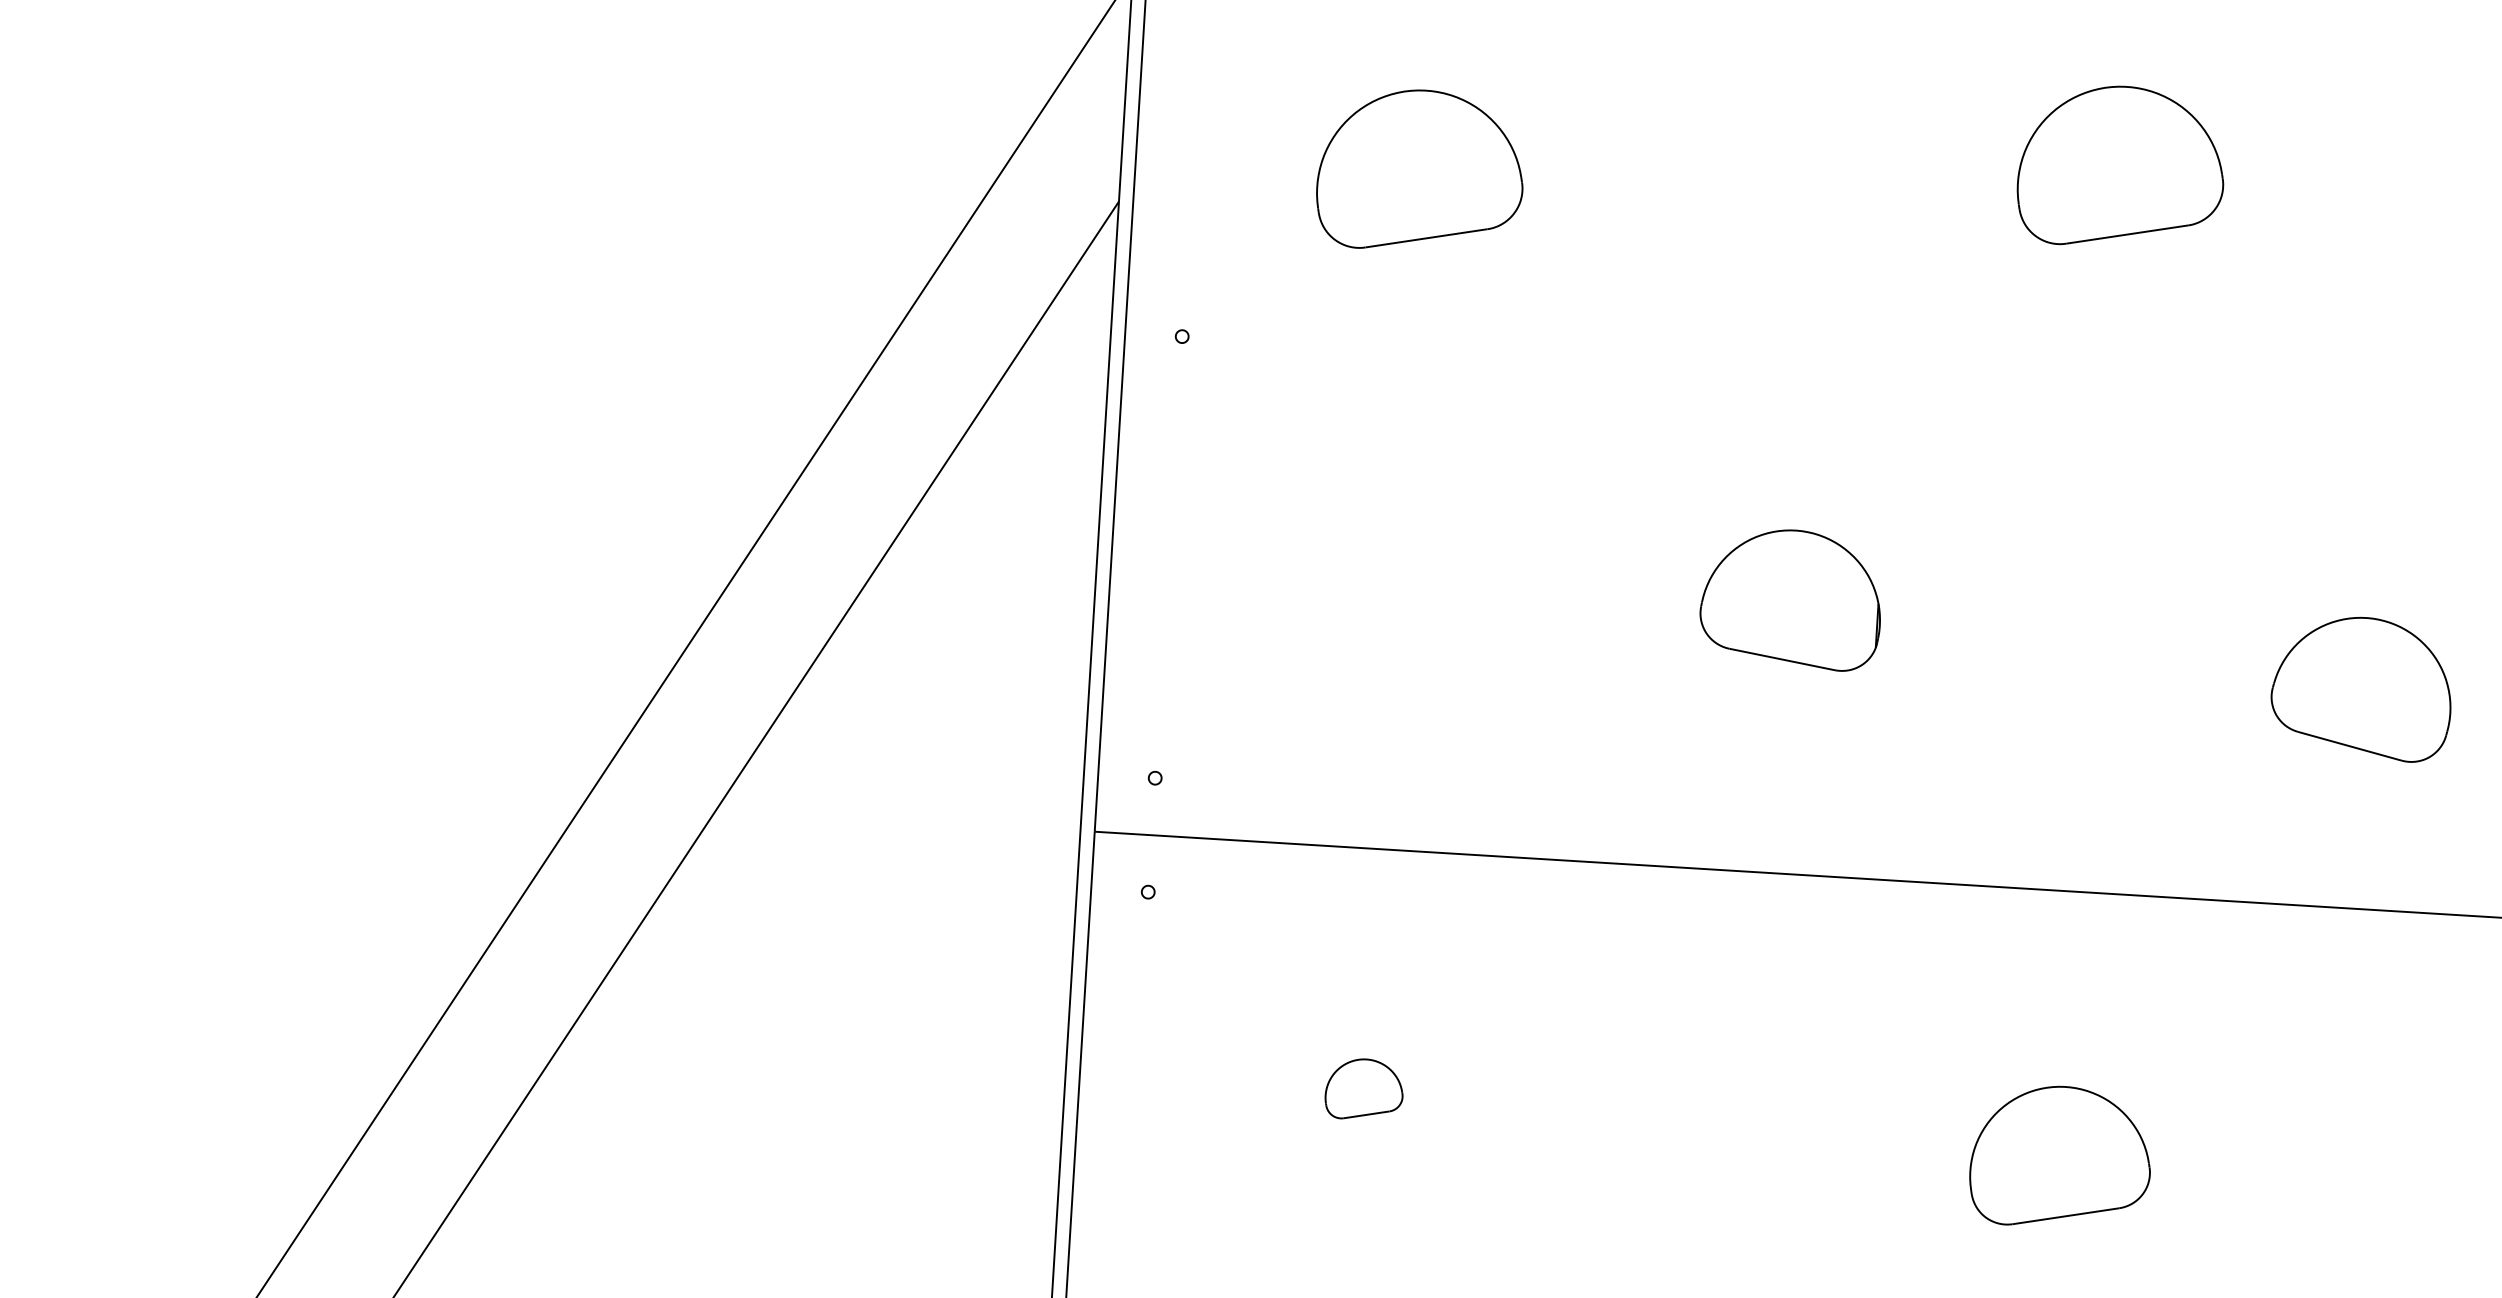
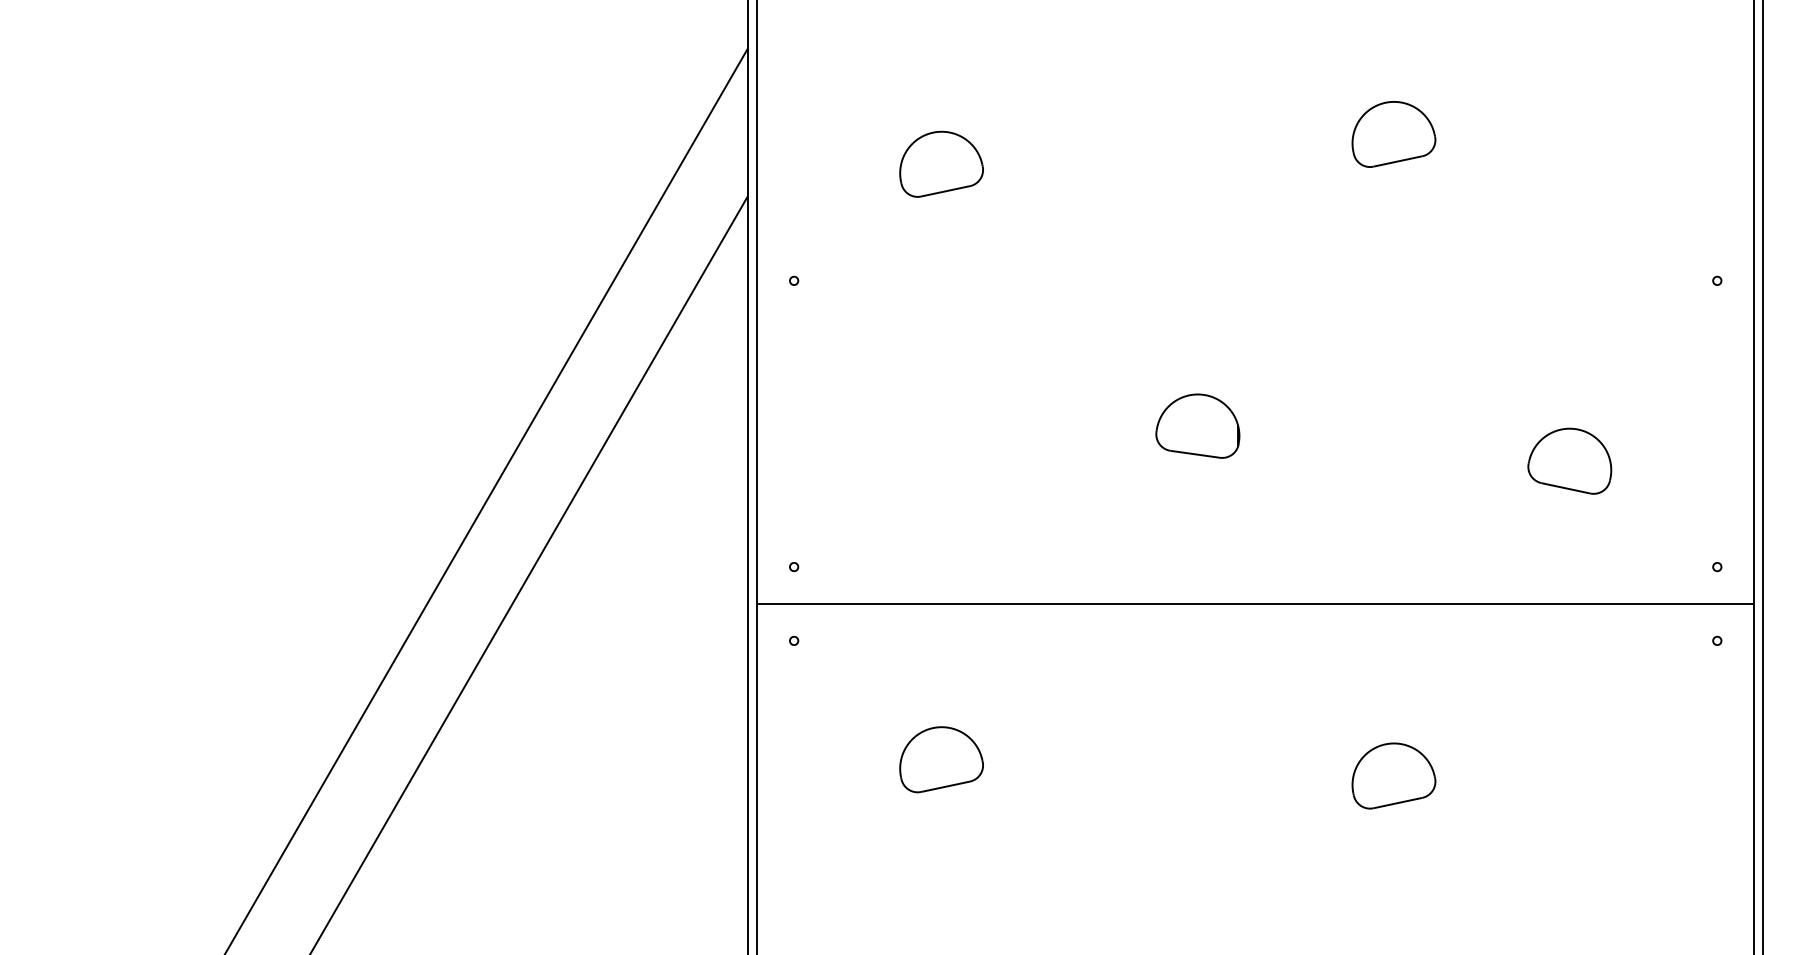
part: (2120, 167) -> (1393, 134), size x0.62
part: (1420, 169) -> (941, 163), size x0.62
part: (1790, 597) -> (1197, 425), size x0.71
part: (2361, 686) -> (1569, 460), size x0.71
part: (1364, 1089) -> (941, 759), size x1.67
part: (2060, 1156) -> (1393, 775), size x0.71

